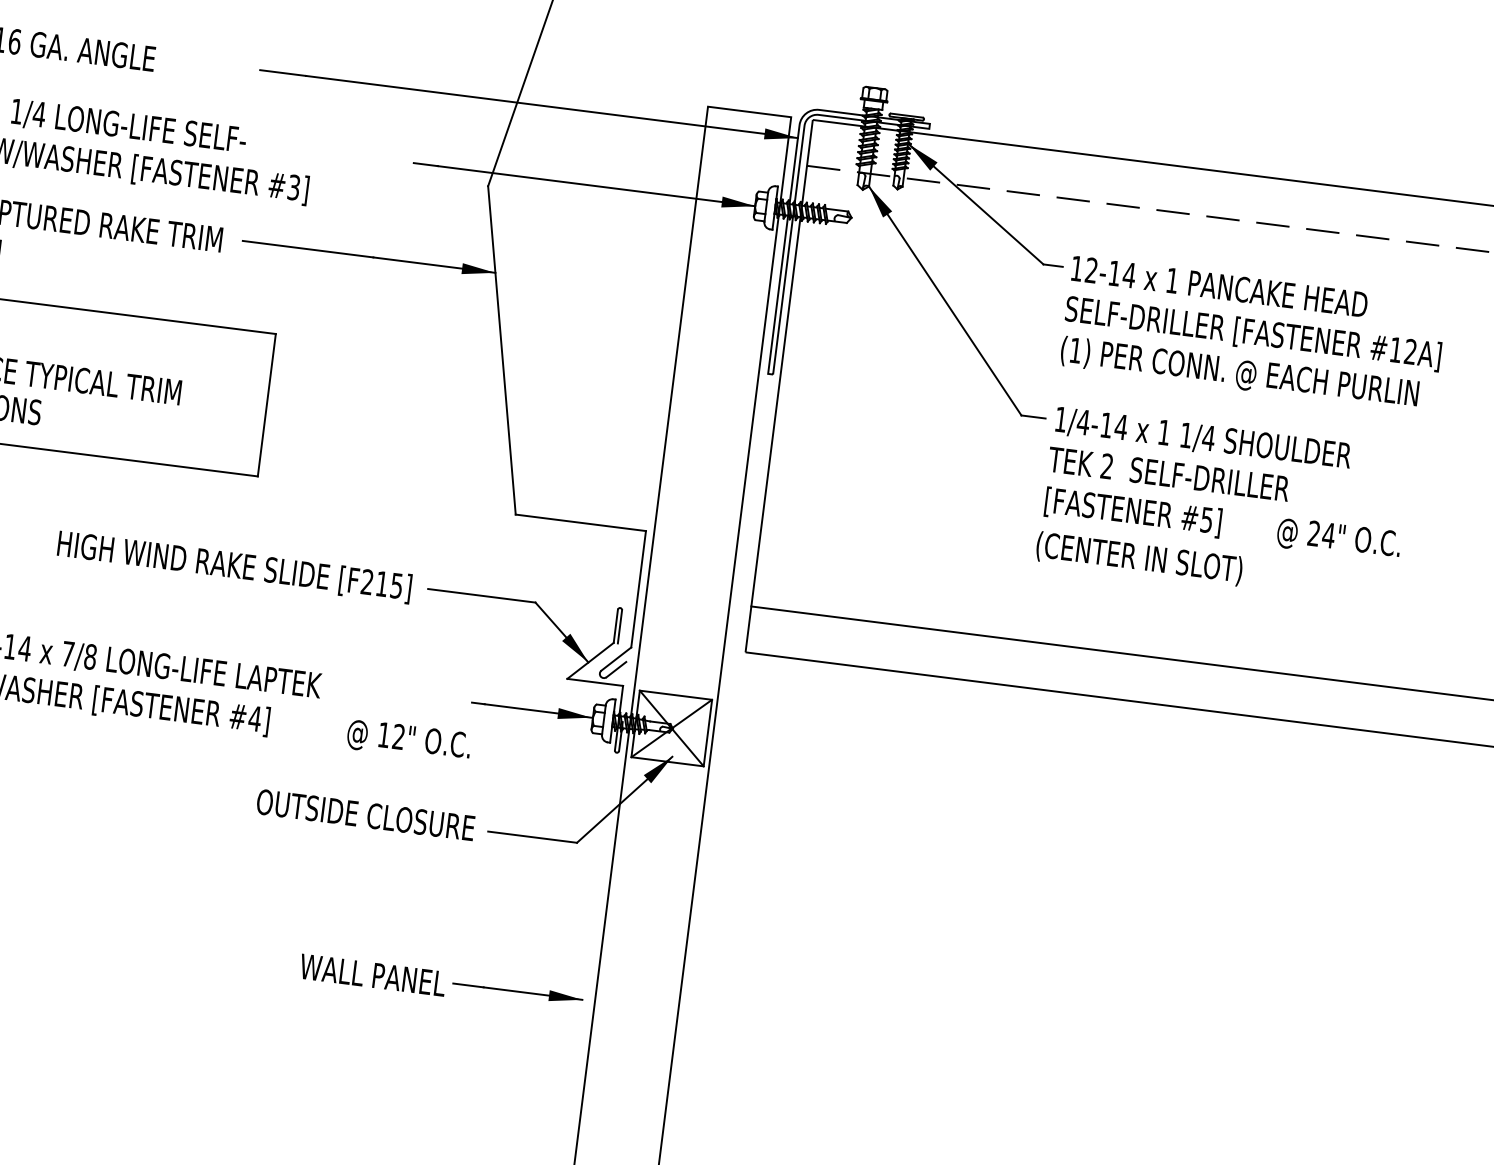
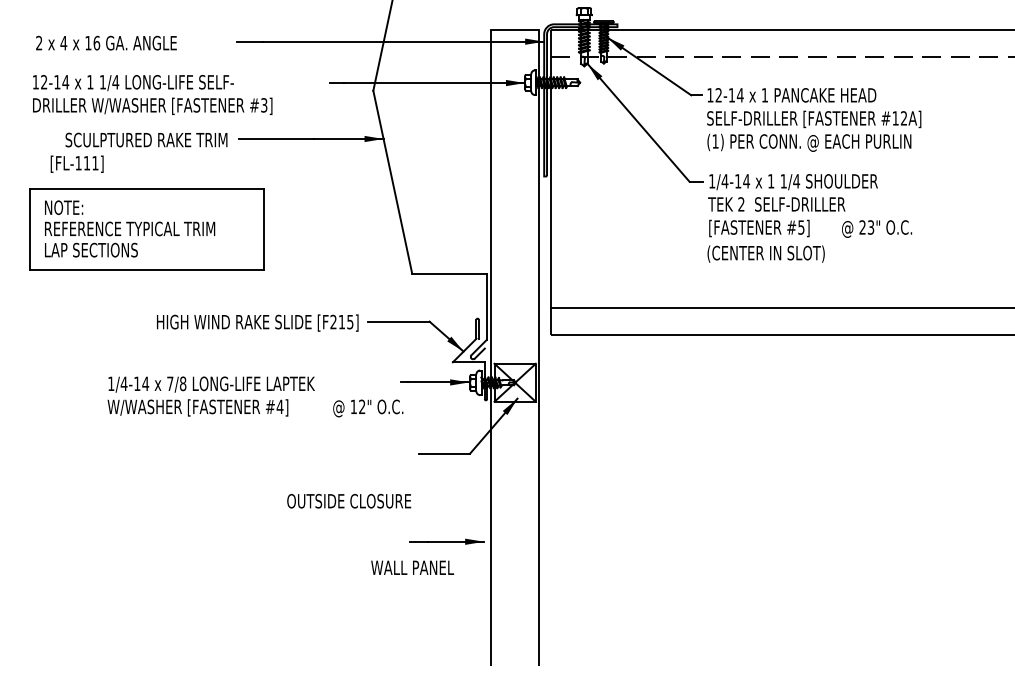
text: (1327, 535) -> (870, 227), 24" -> 23"
text: (366, 813) -> (349, 500), moved
text: (372, 974) -> (412, 567), moved

